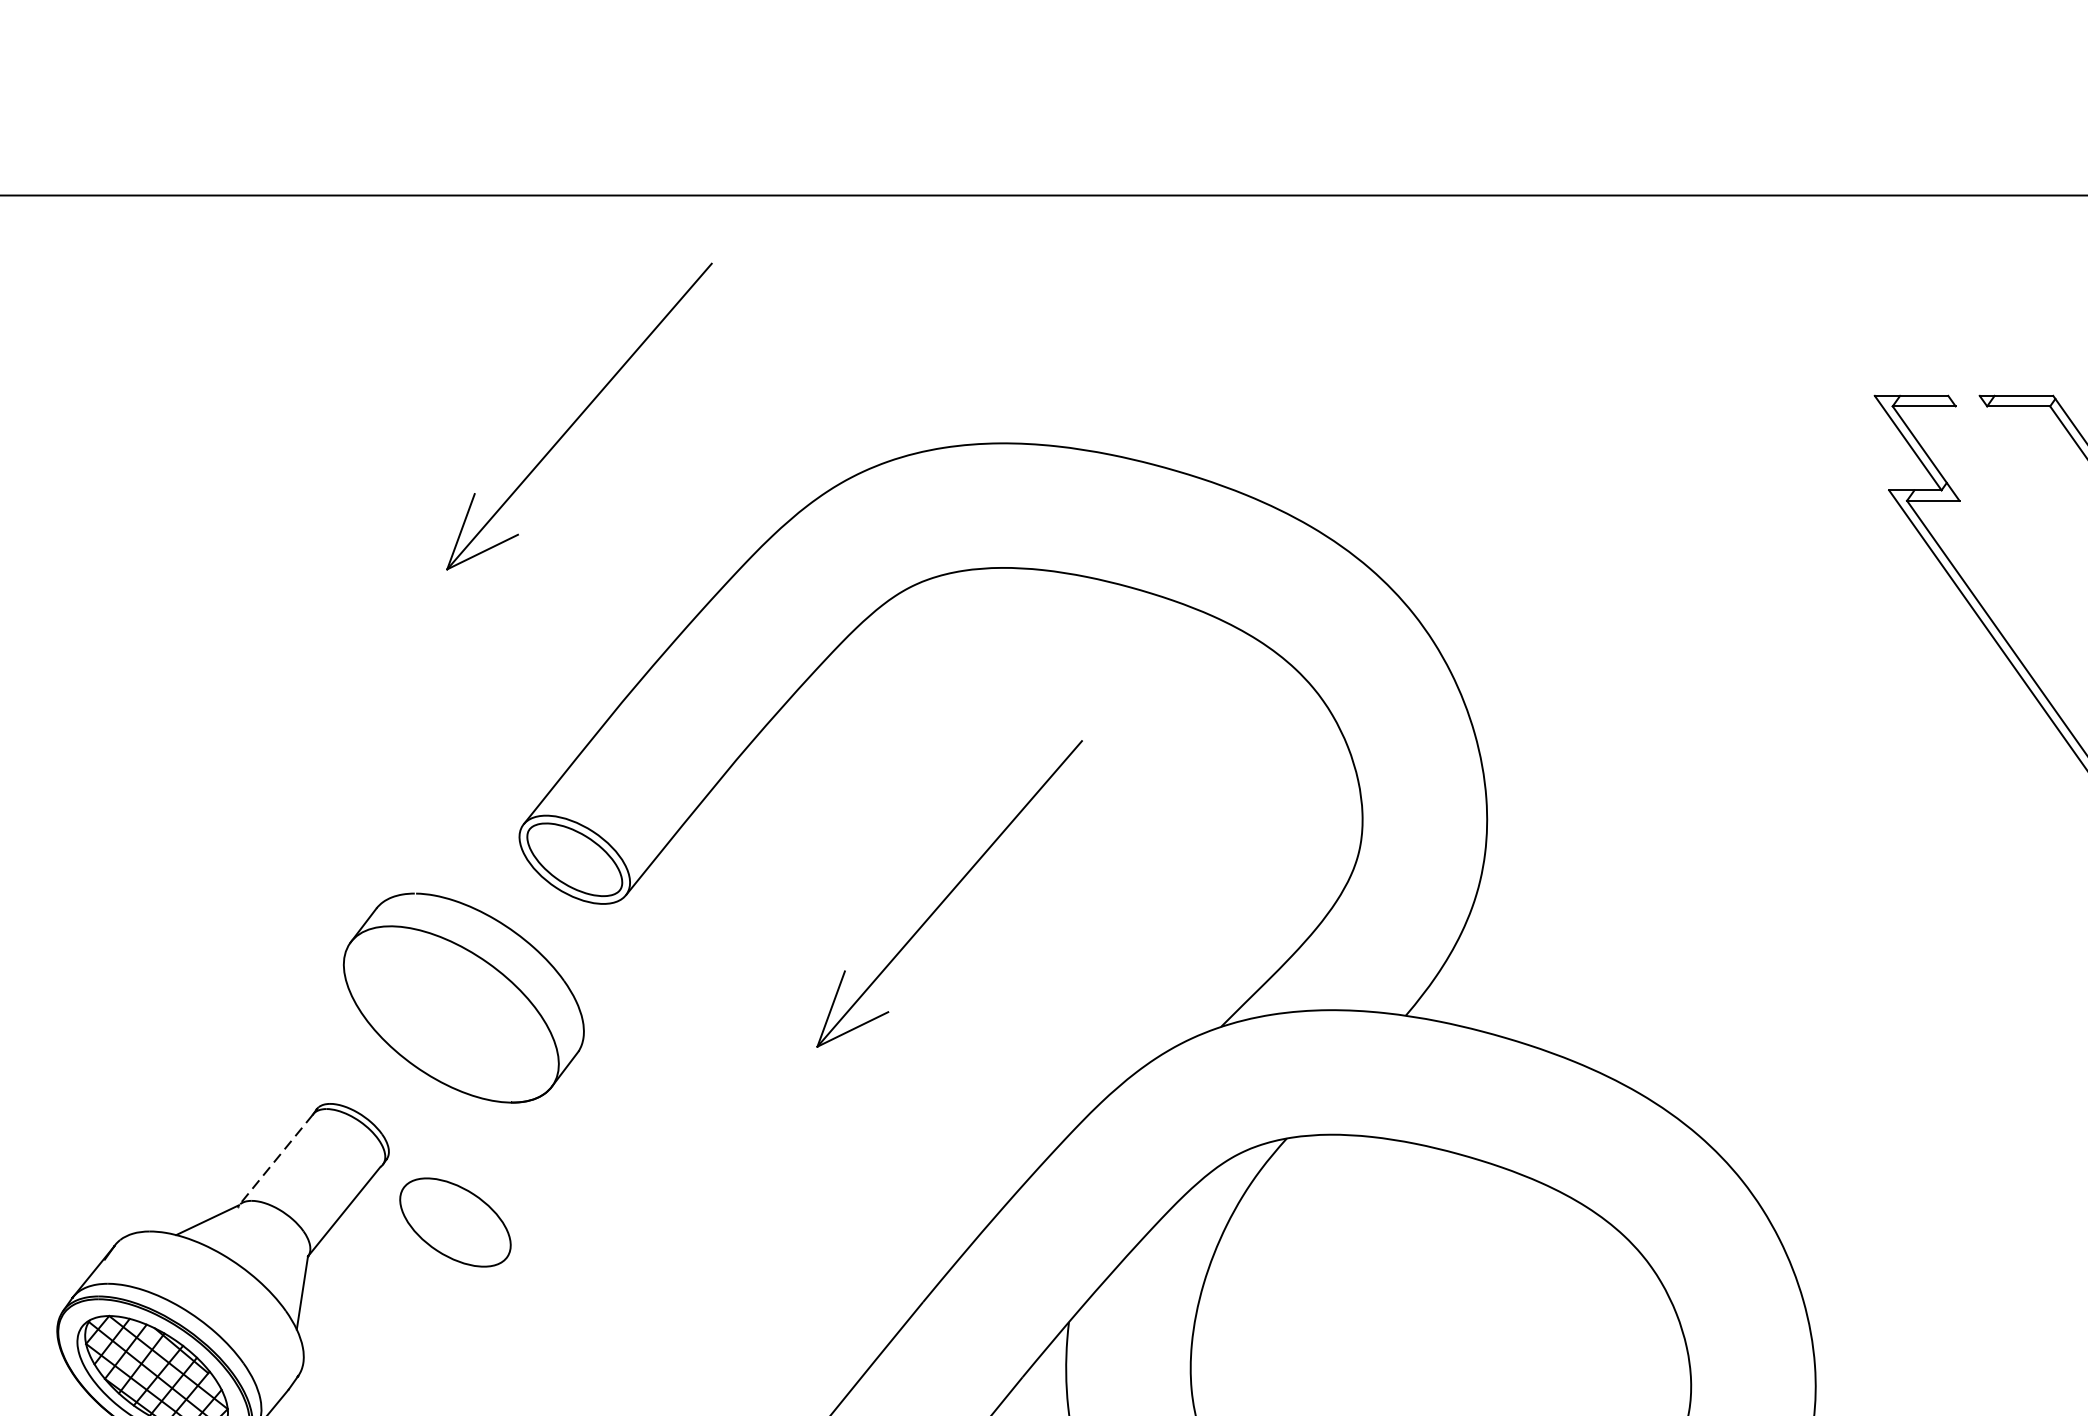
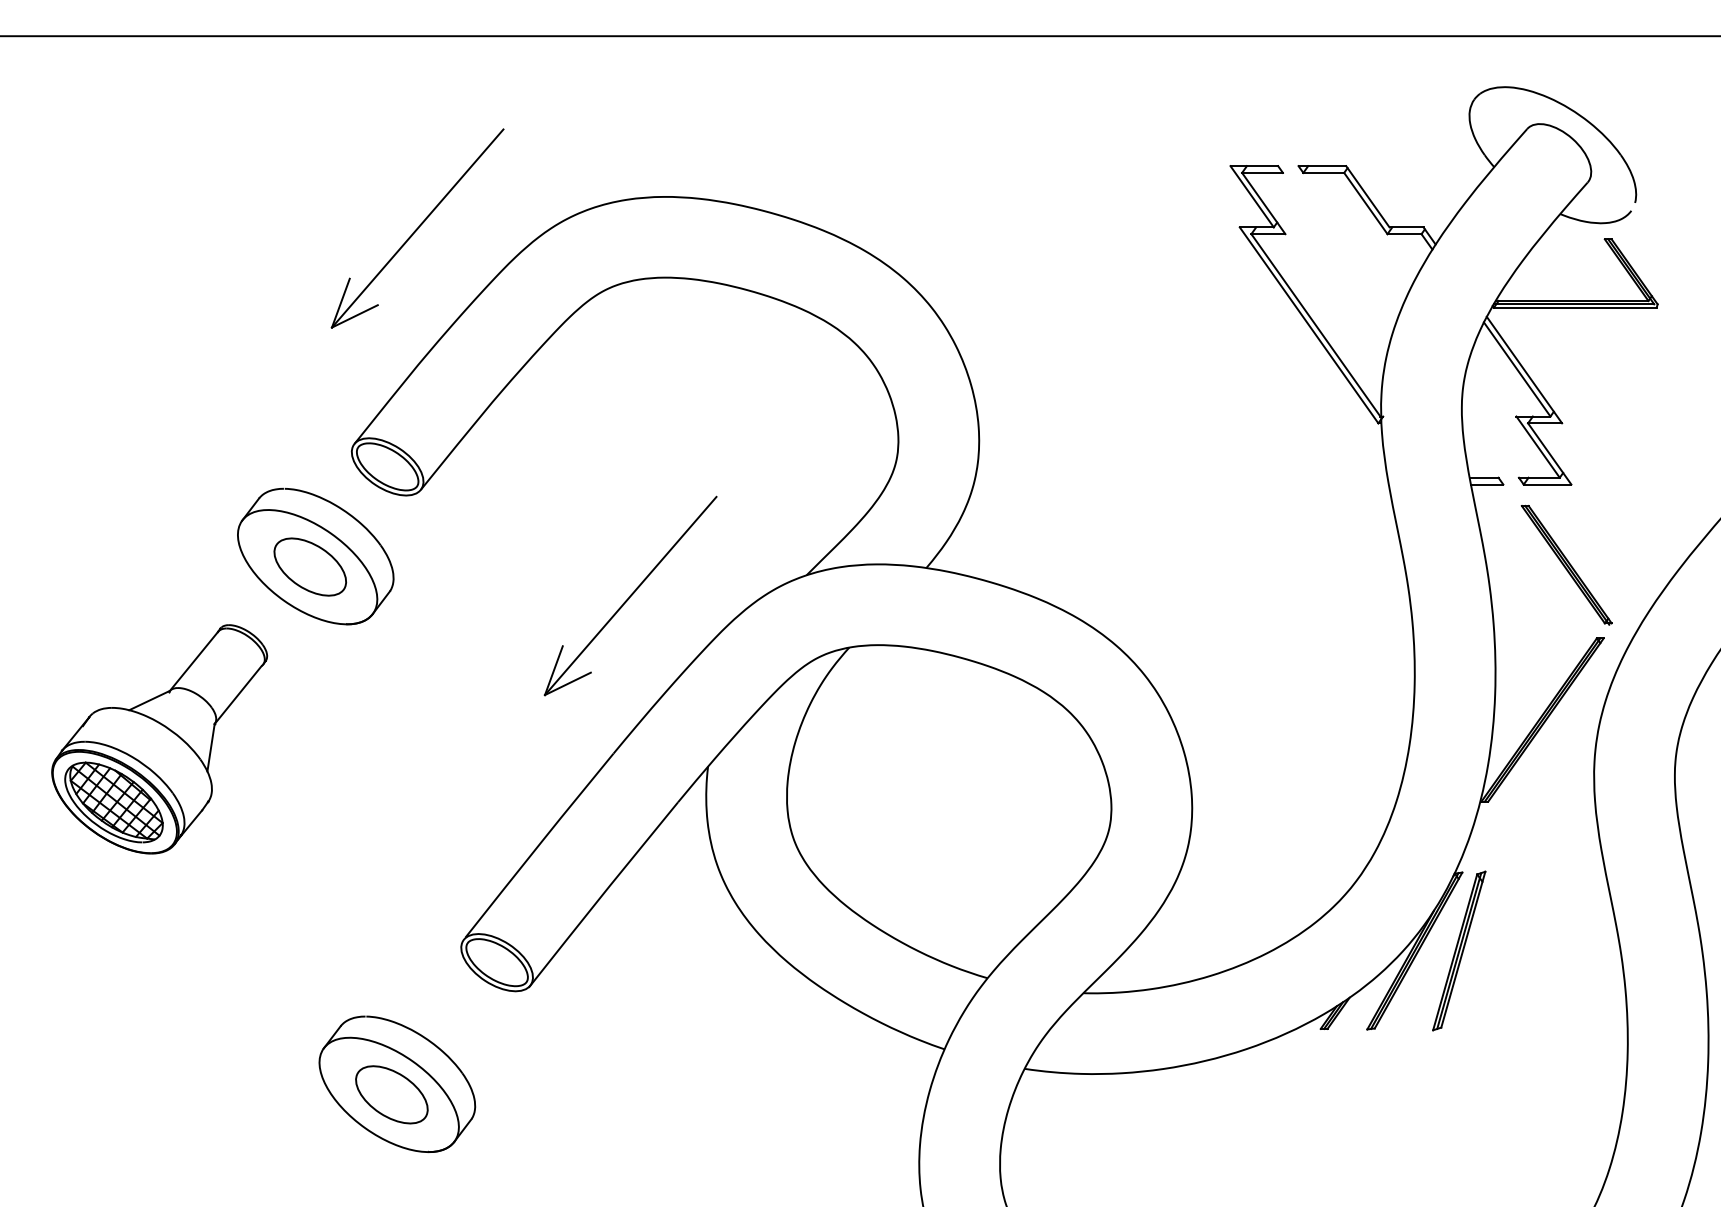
part: (579, 416) -> (417, 228), moved
part: (949, 893) -> (630, 595), moved
line: (275, 1159) -> (193, 661), dashed -> solid
part: (455, 1221) -> (310, 566), moved

